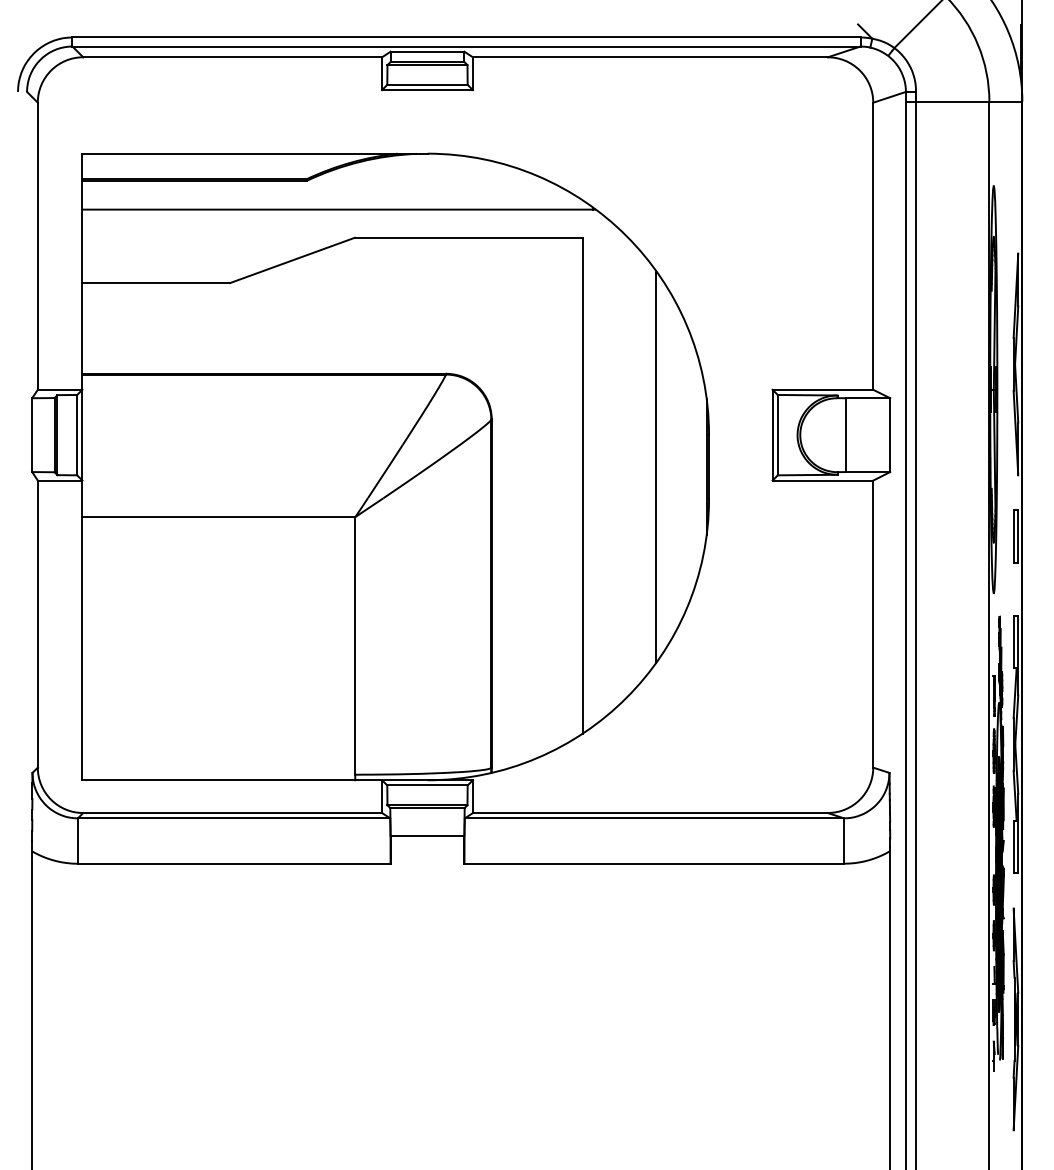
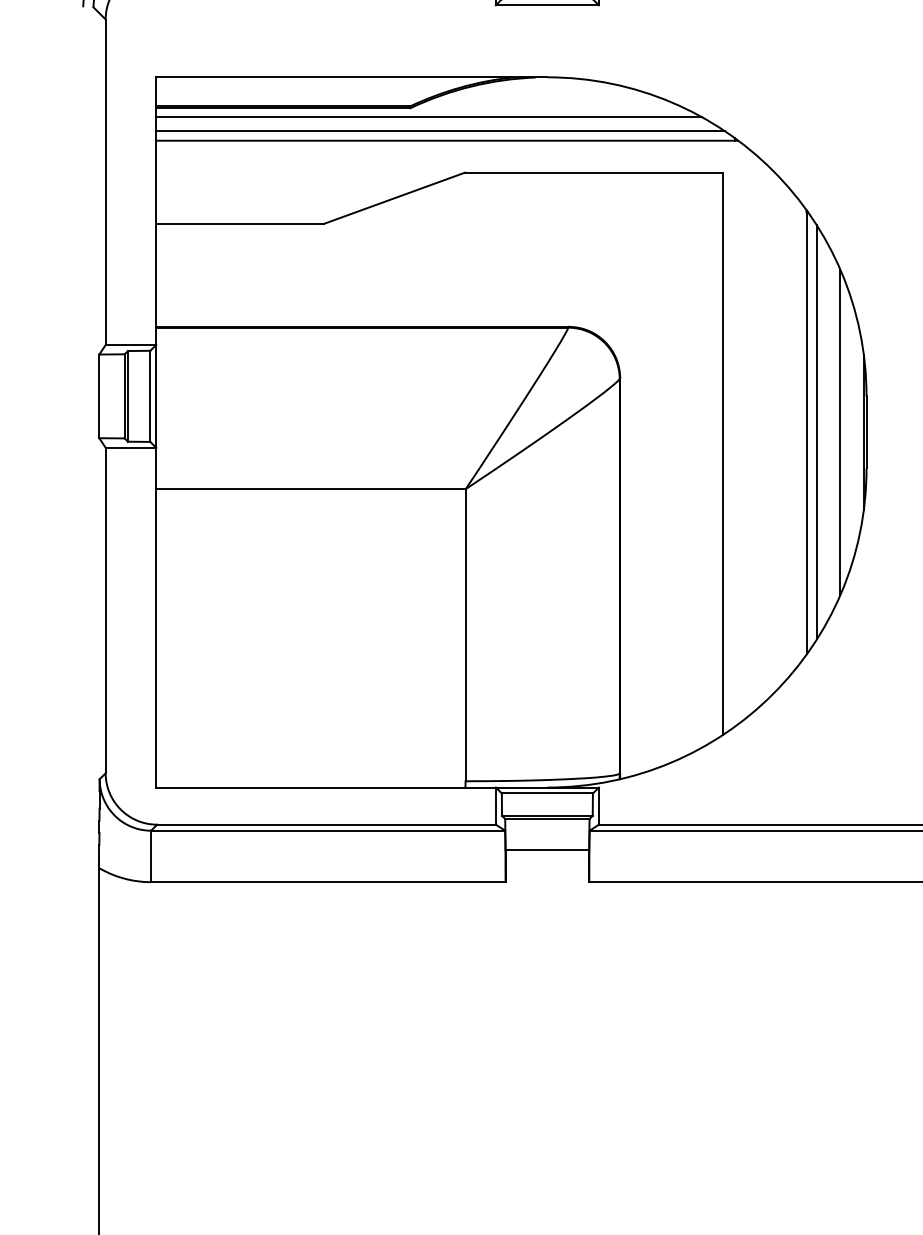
line: (323, 189) -> (429, 117), added
line: (332, 201) -> (439, 131), added
line: (665, 466) -> (817, 431), added
line: (685, 466) -> (839, 431), added

